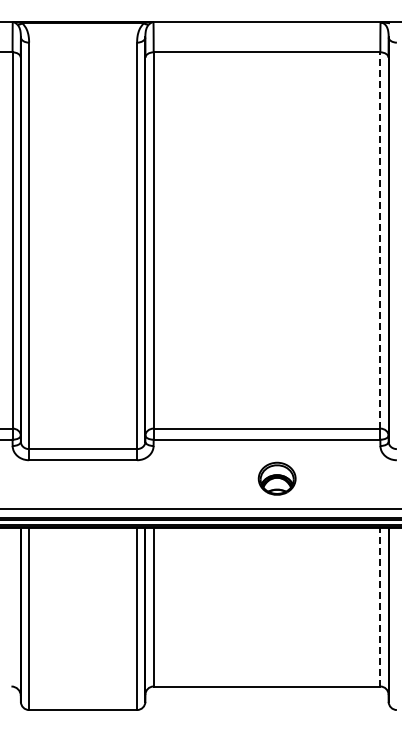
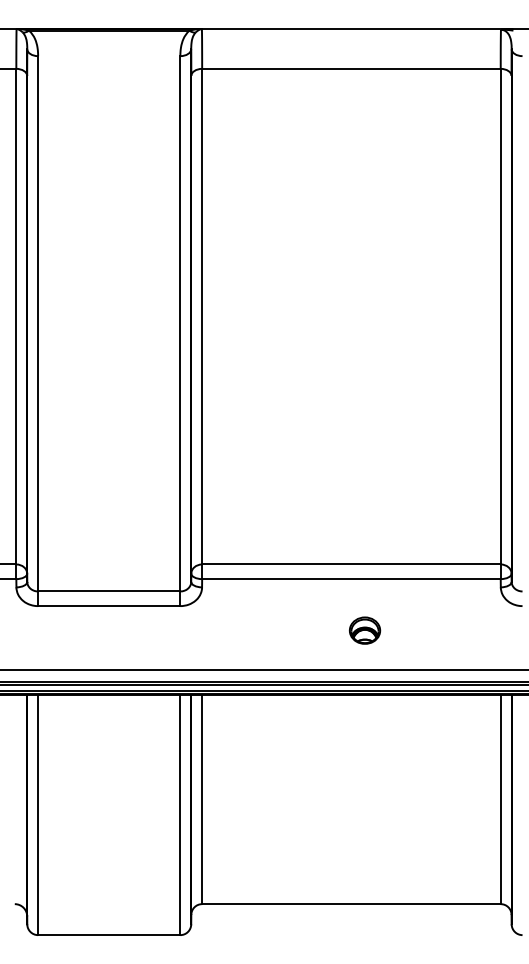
line: (380, 239) -> (500, 315), dashed -> solid
part: (277, 478) -> (365, 630), size x0.62
line: (380, 606) -> (500, 798), dashed -> solid

